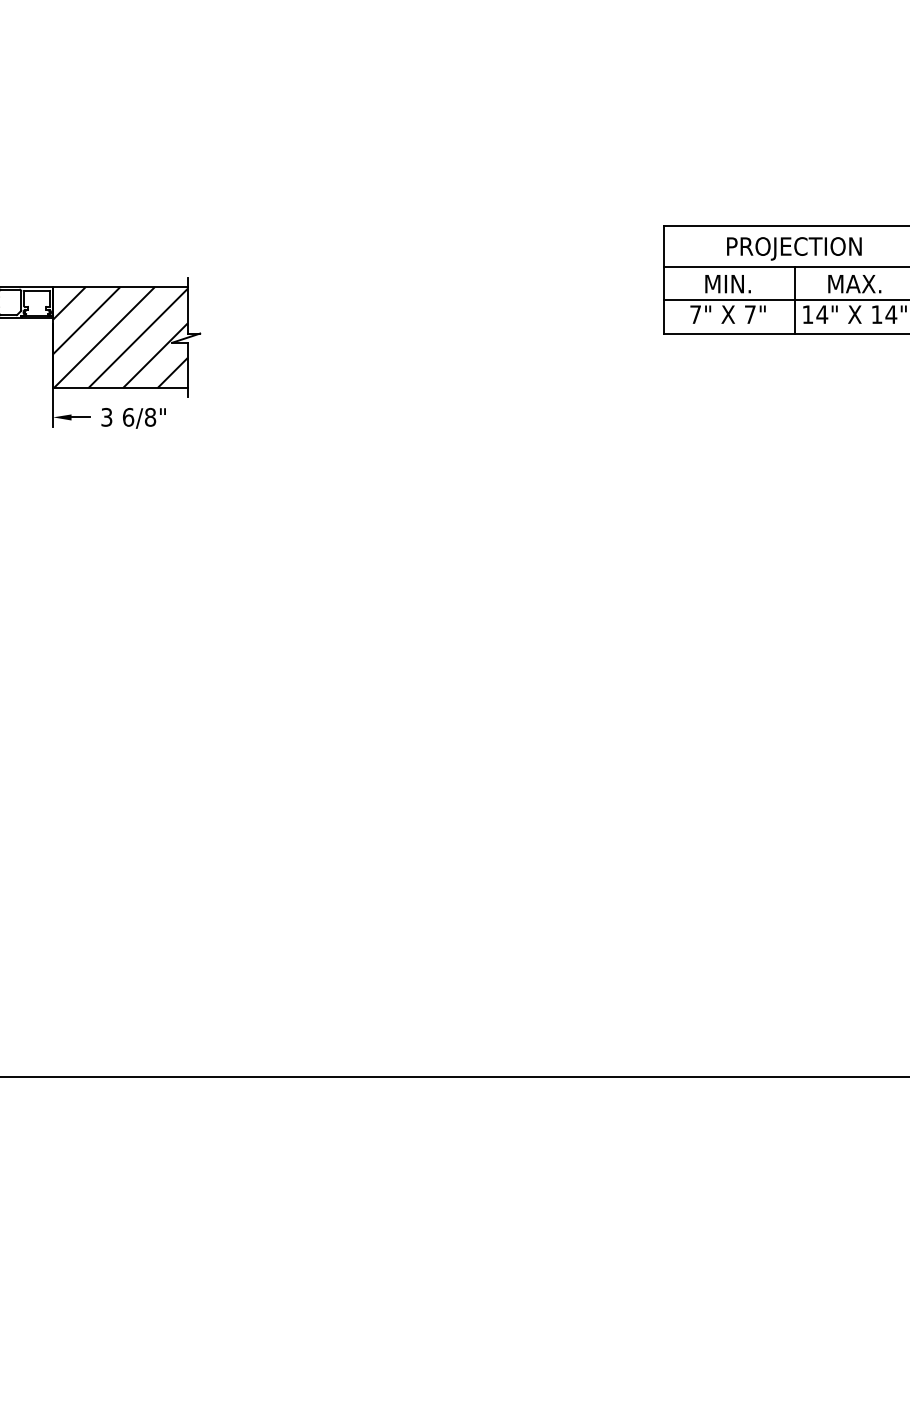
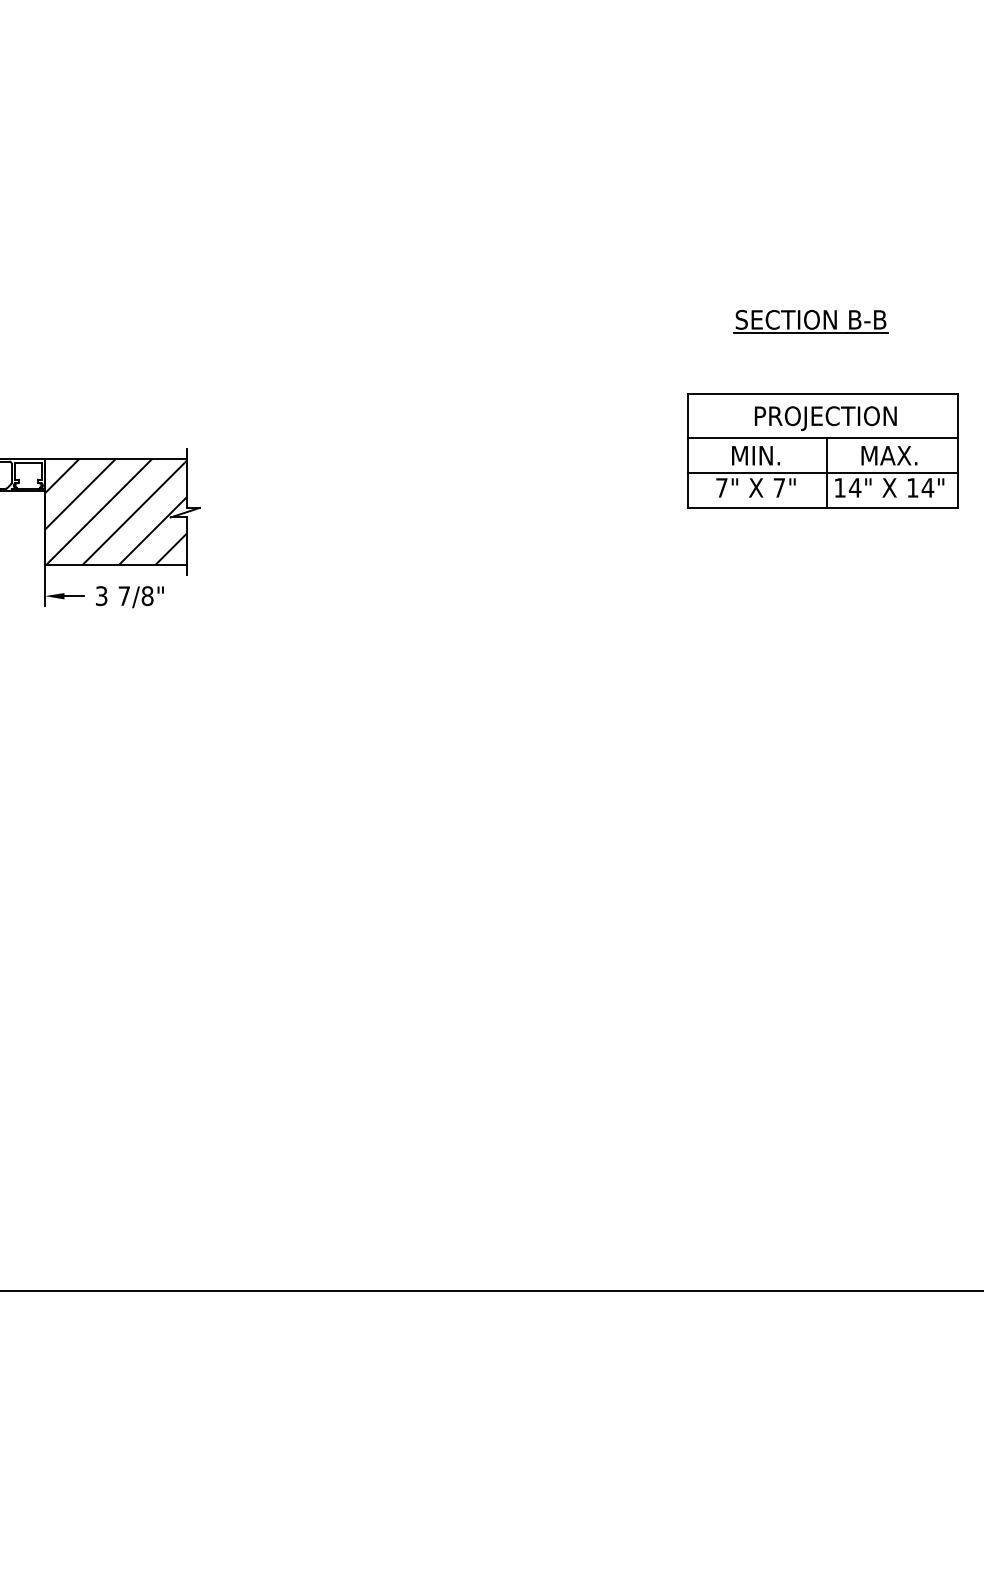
part: (779, 156) -> (810, 321), added
text: (128, 417) -> (124, 596), 6/8" -> 7/8"

